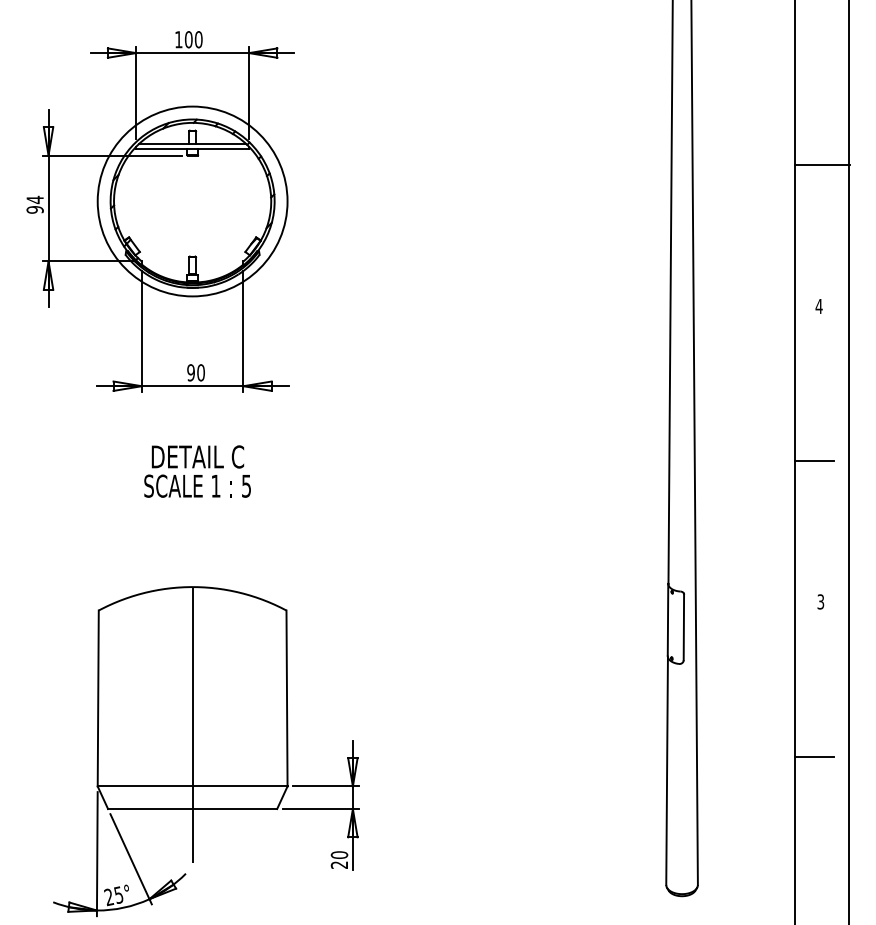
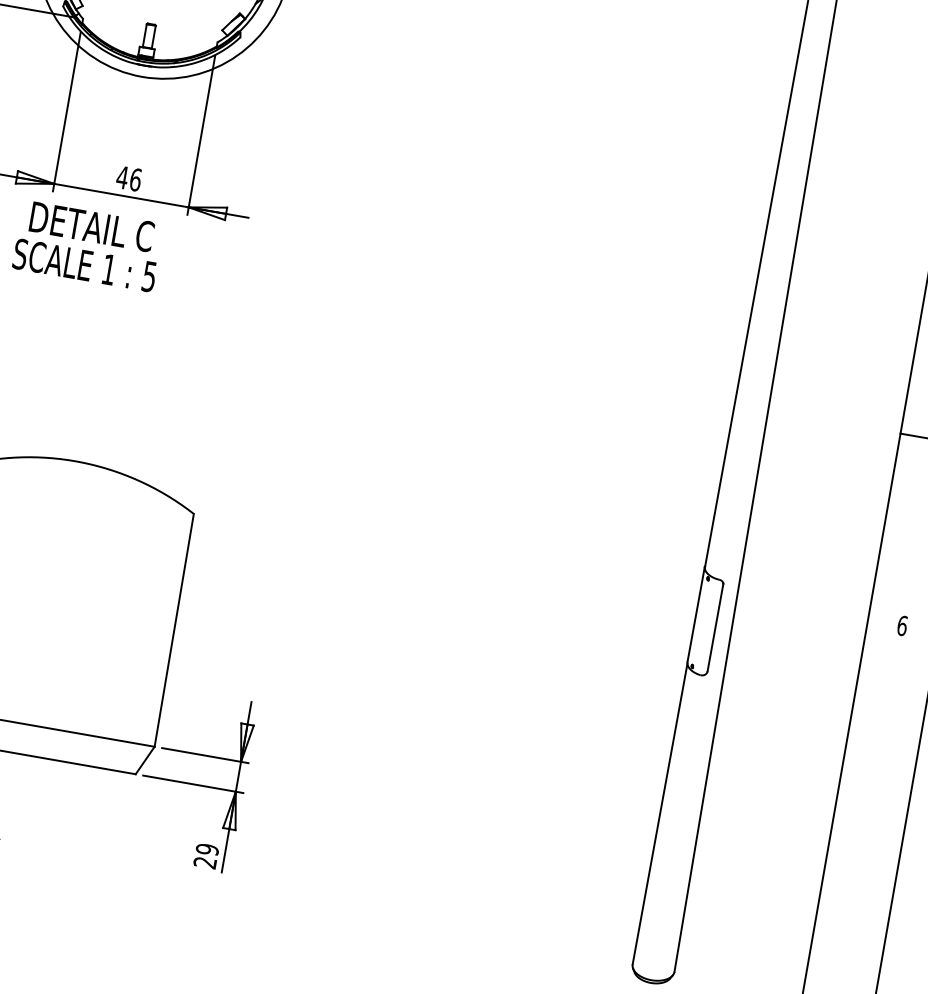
text: (196, 372) -> (129, 178), 90 -> 46
text: (197, 471) -> (87, 246), moved
text: (820, 601) -> (902, 625), 3 -> 6
line: (192, 724) -> (43, 642), removed
line: (814, 757) -> (858, 830), removed
text: (339, 855) -> (207, 850), 20 -> 29

